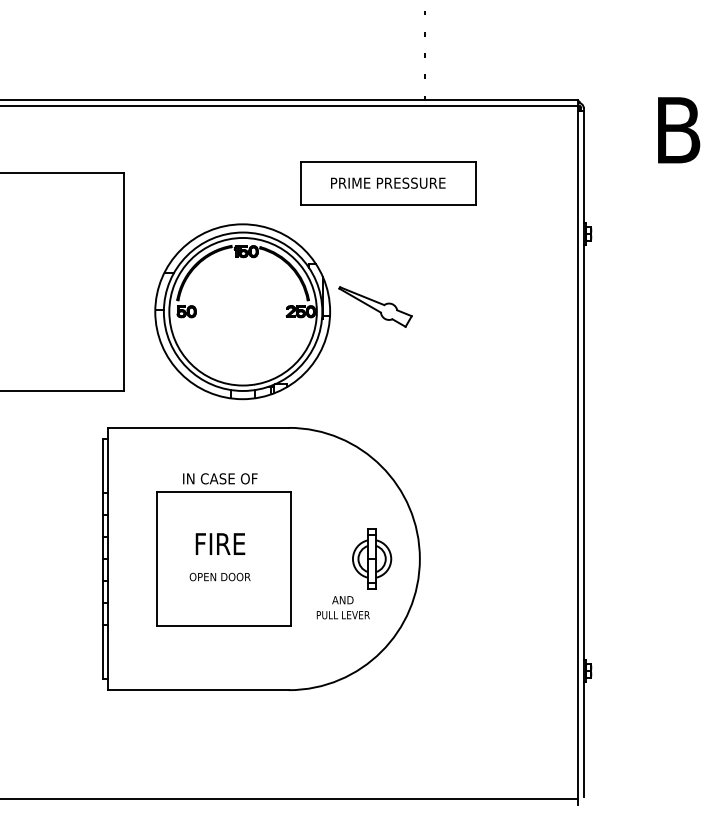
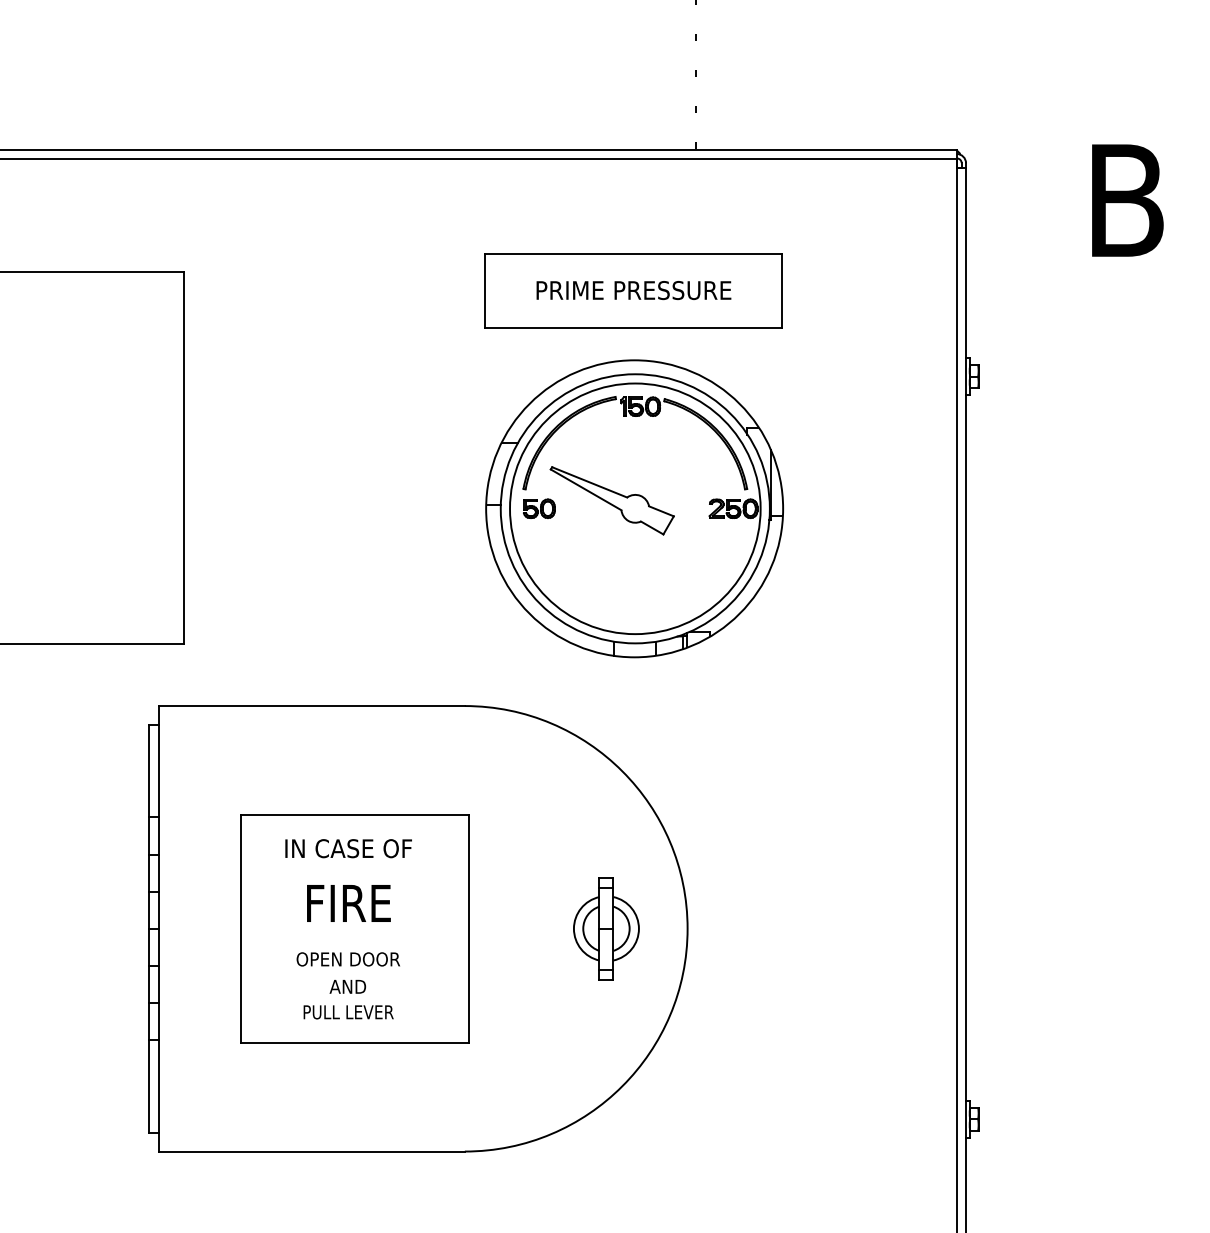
part: (242, 311) -> (634, 508), moved
text: (220, 478) -> (348, 848), moved
text: (342, 607) -> (347, 999), moved

